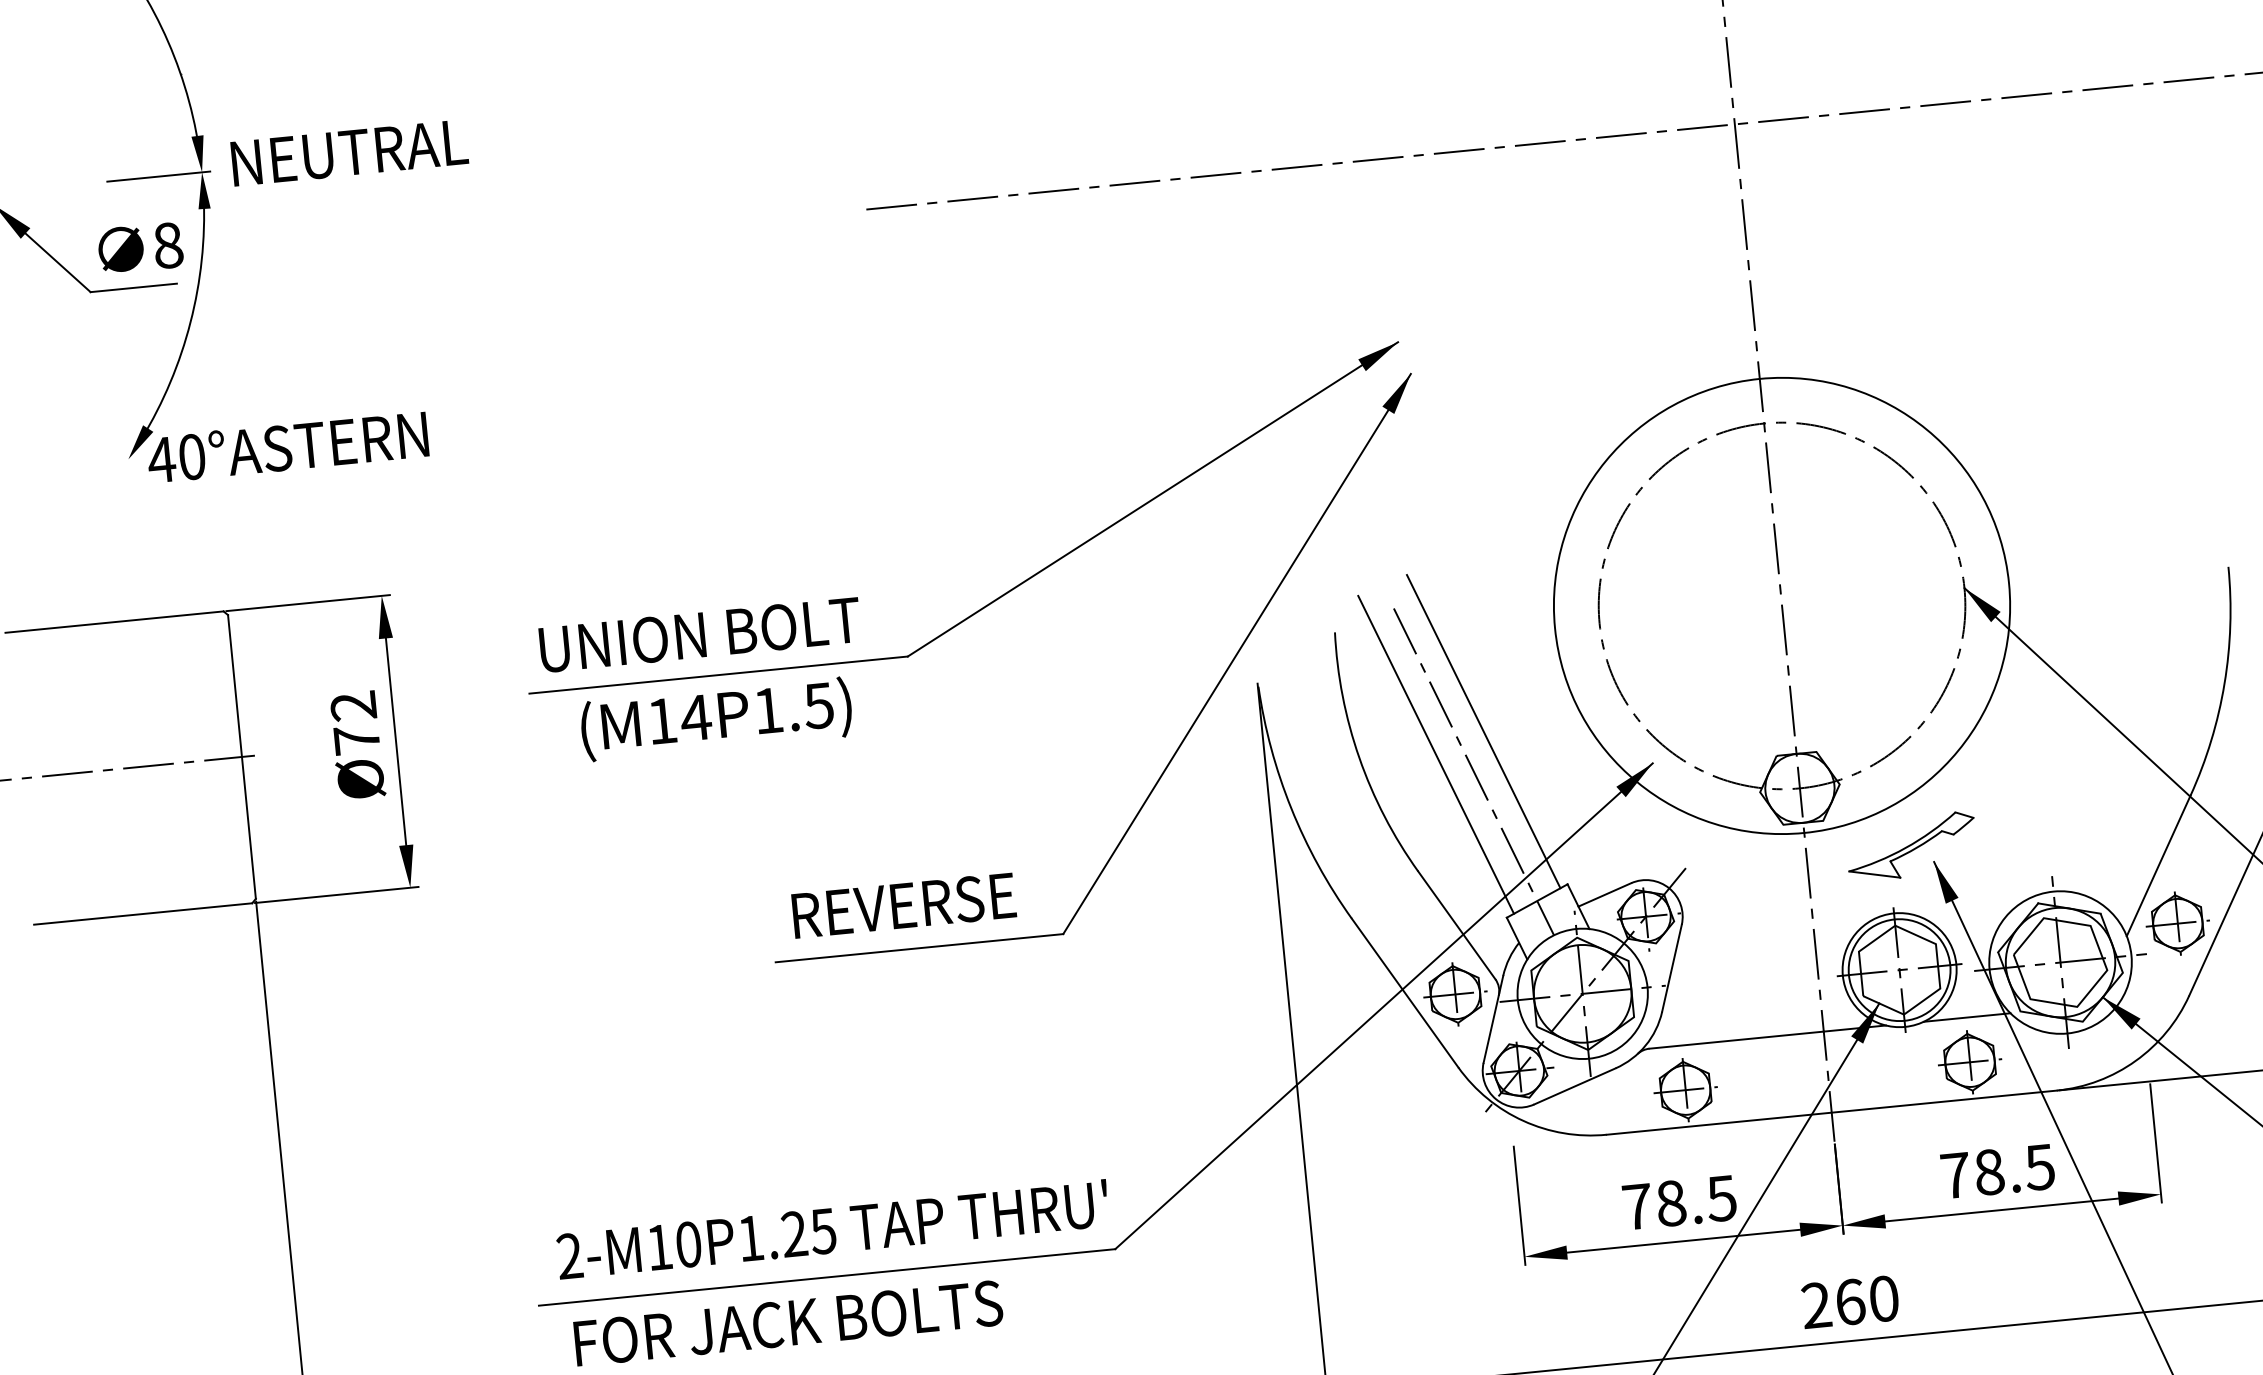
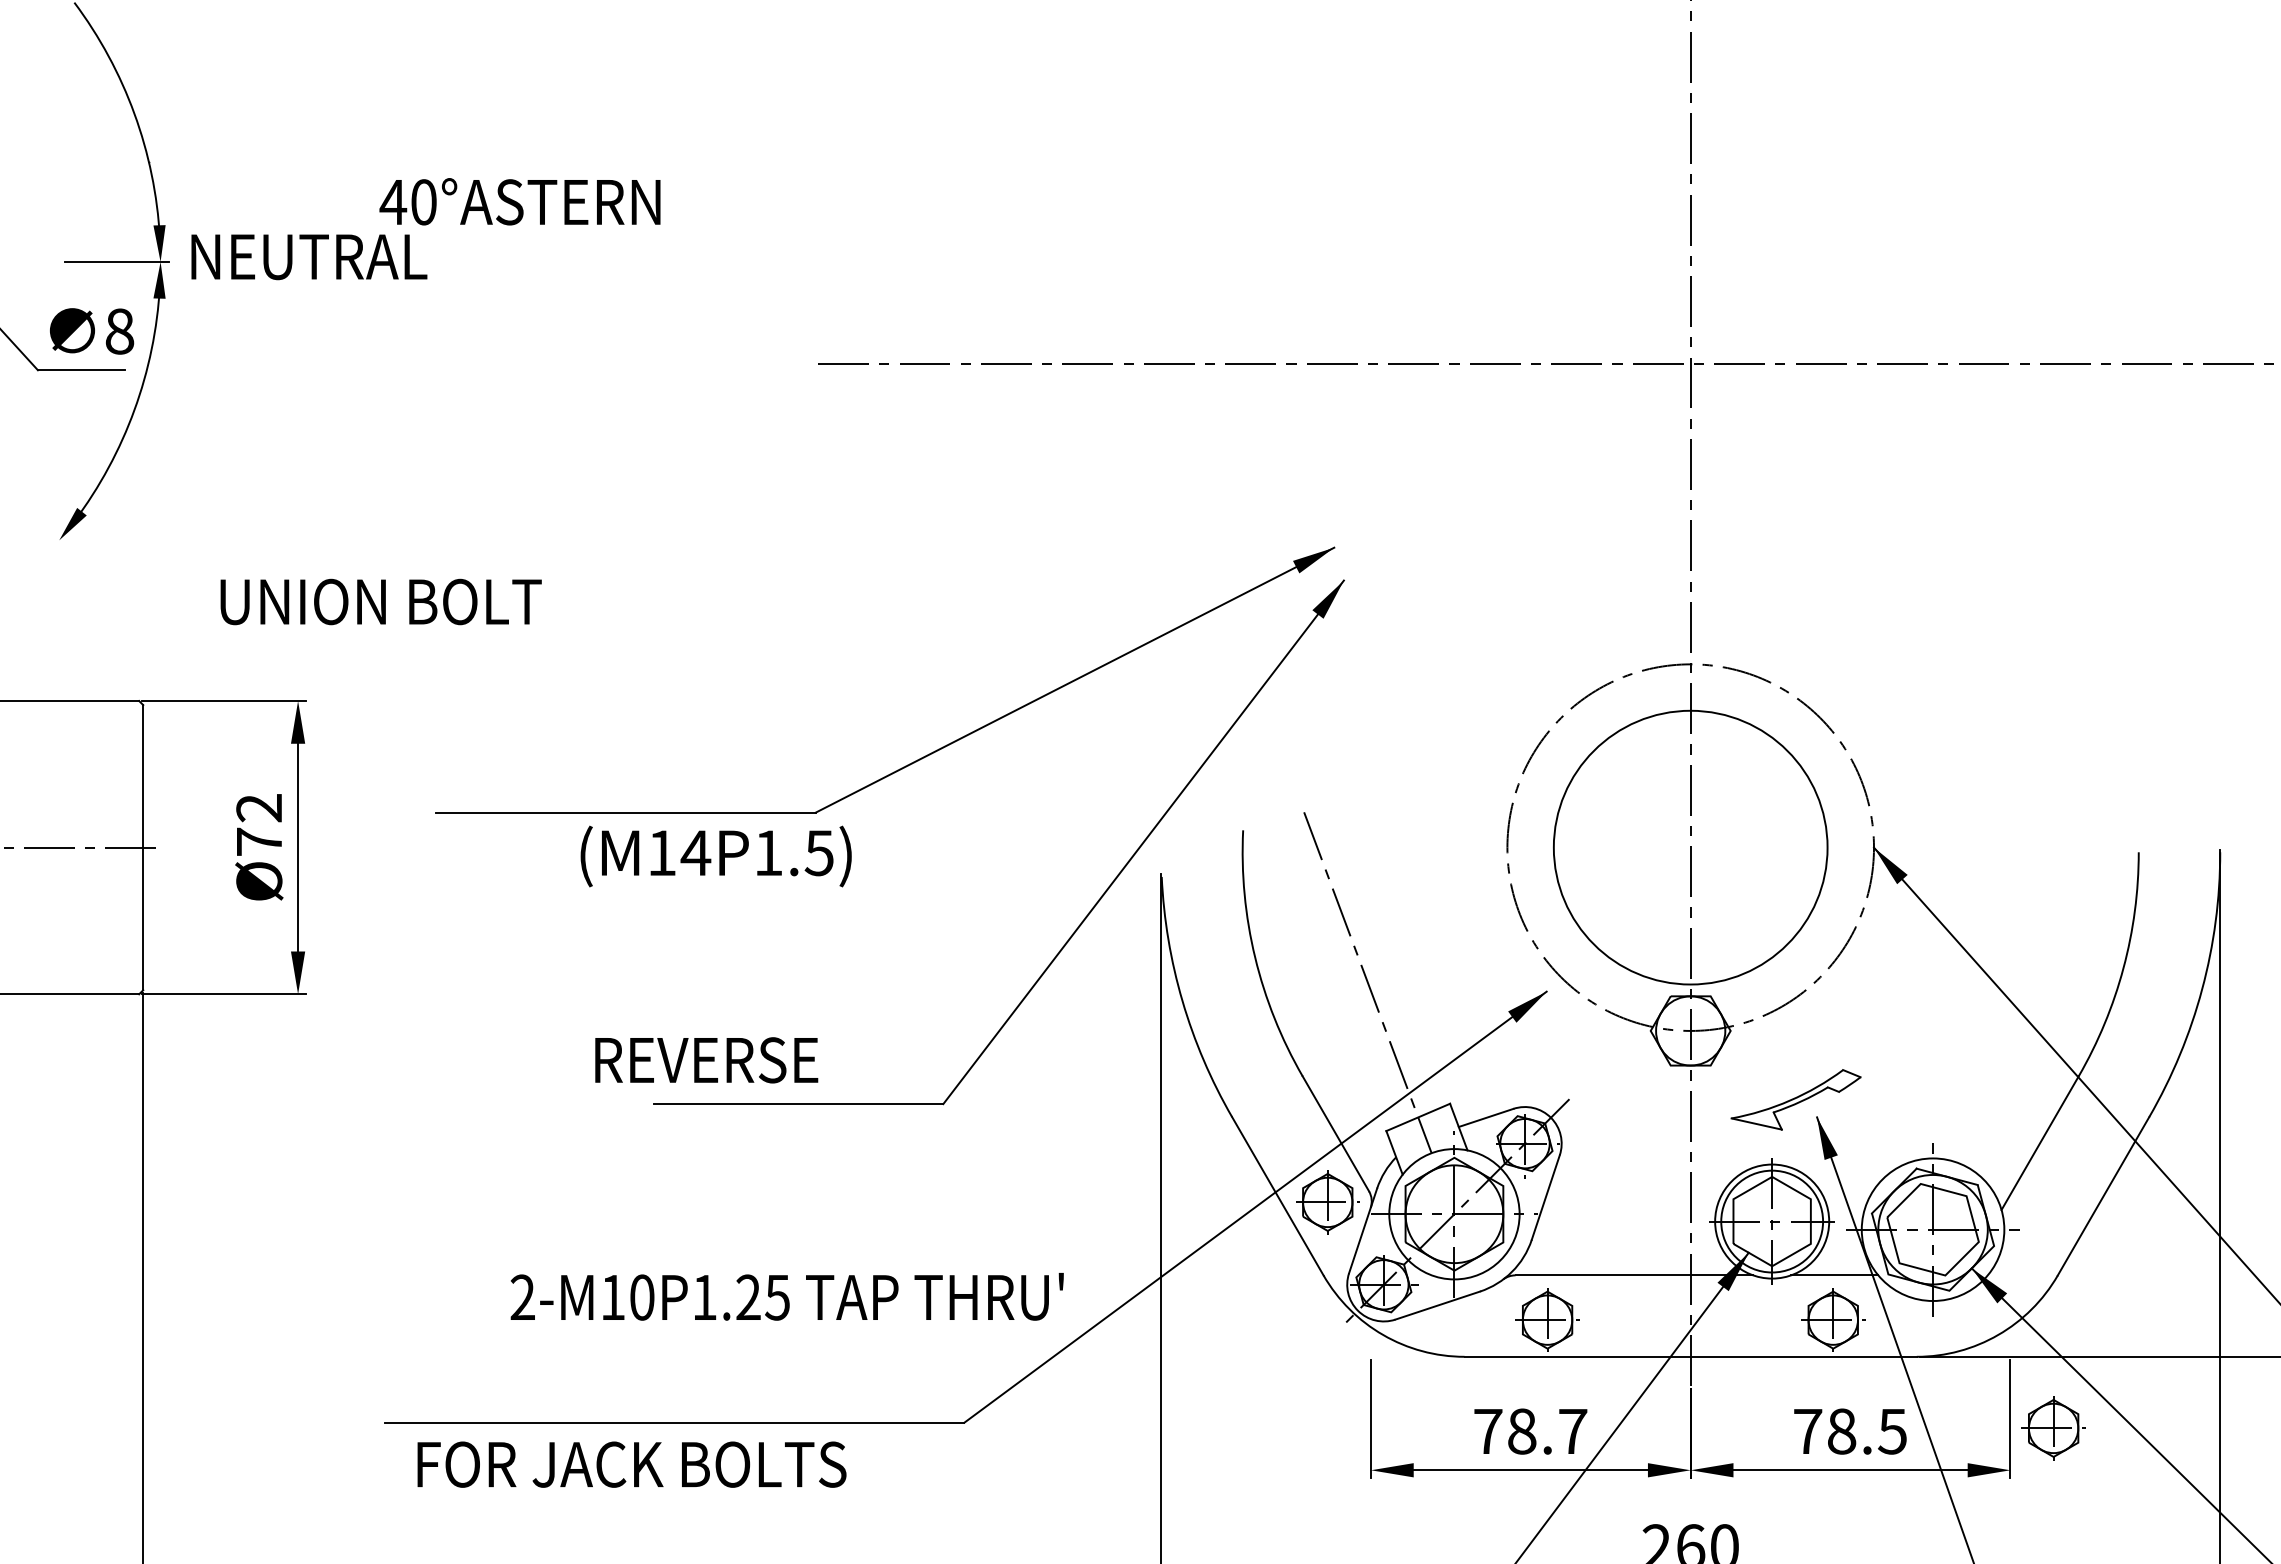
text: (287, 446) -> (519, 201), moved
circle: (1781, 605) -> (1690, 847), size x0.6
text: (699, 634) -> (380, 601), moved
text: (715, 719) -> (715, 856), moved
line: (1483, 731) -> (1381, 943), removed
line: (1435, 754) -> (1331, 961), removed
text: (903, 905) -> (706, 1060), moved
part: (2177, 923) -> (2053, 1428), moved
text: (1721, 1198) -> (1572, 1431), 78.5 -> 78.7
text: (832, 1229) -> (786, 1296), moved

